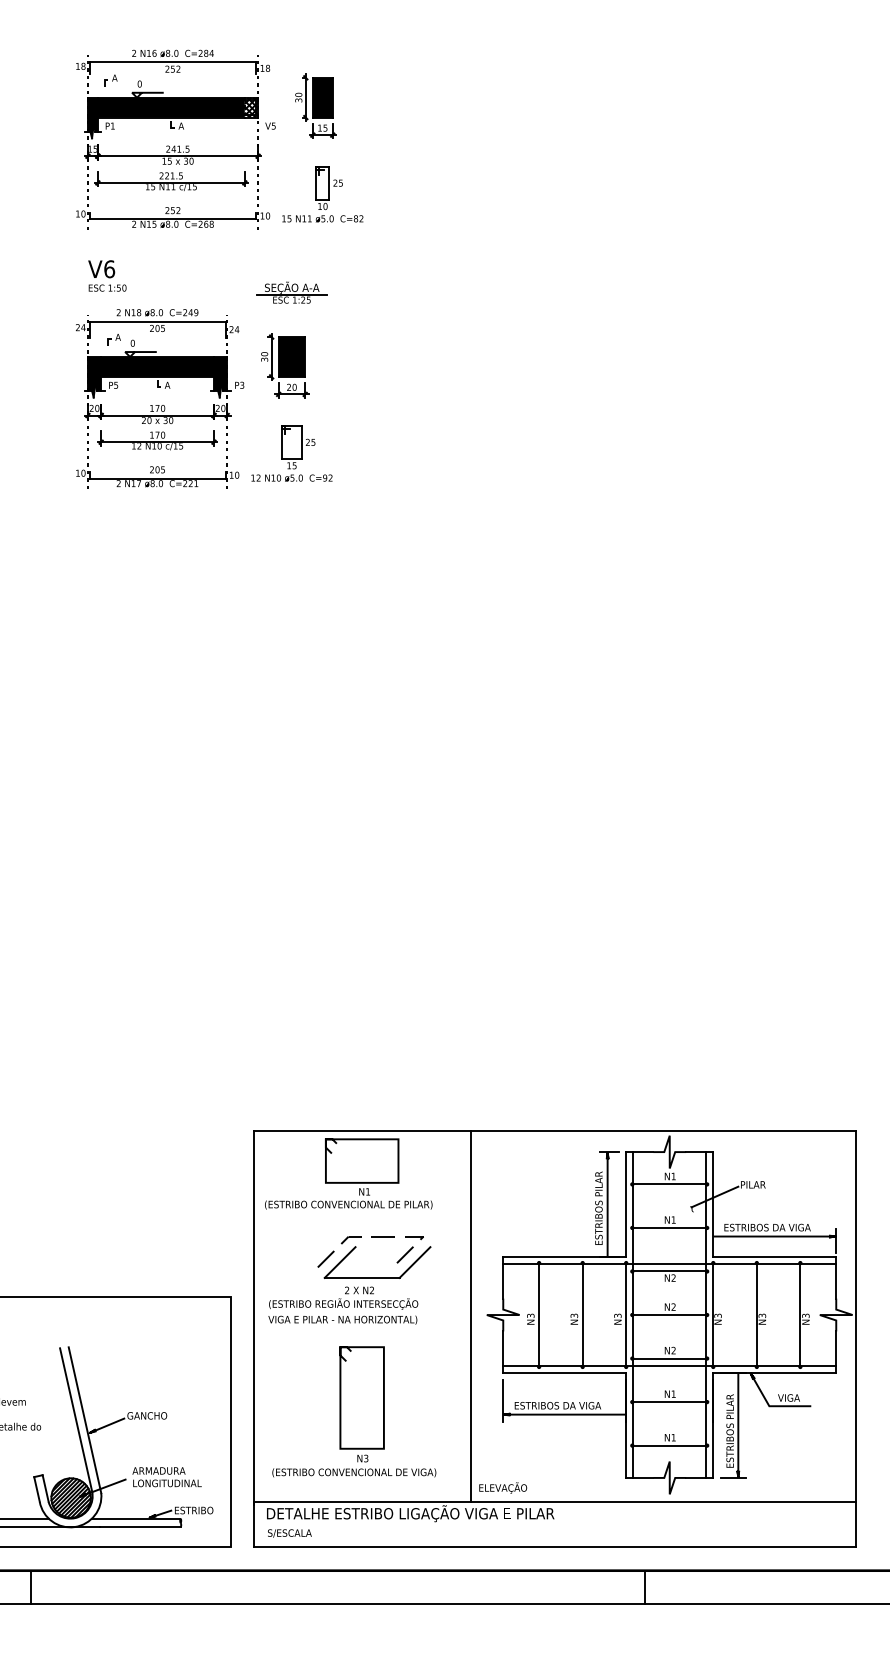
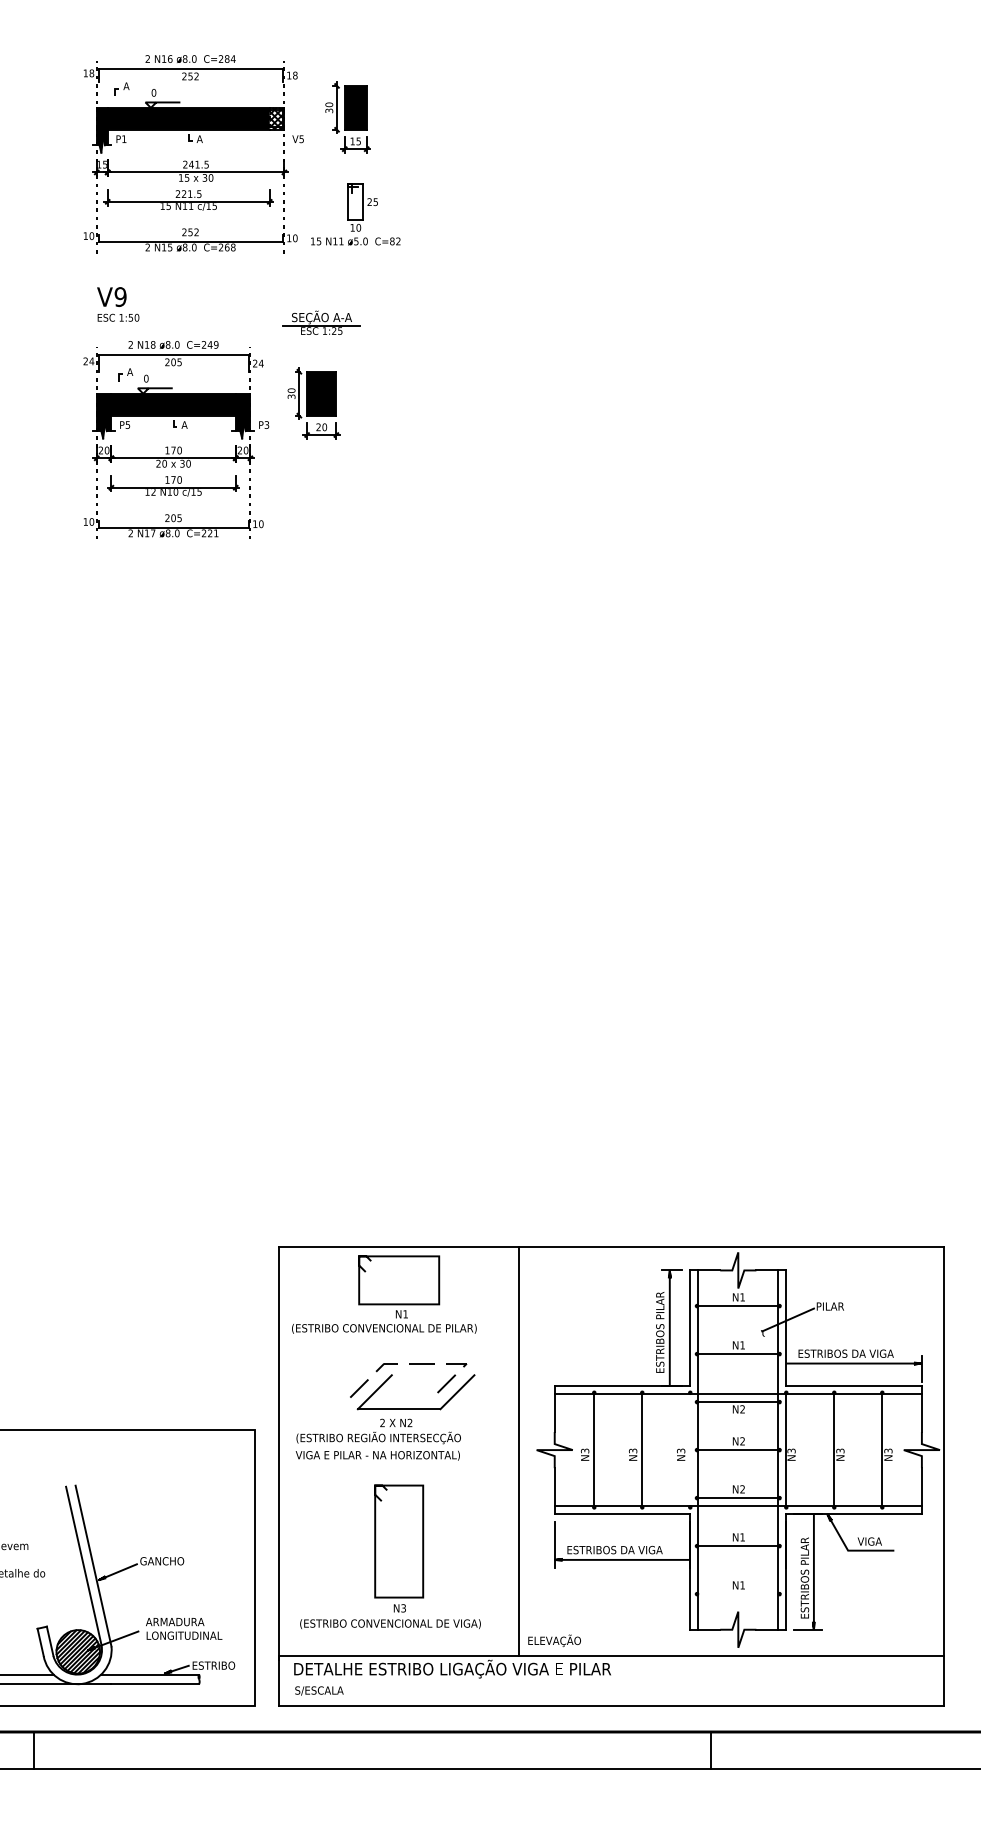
text: (109, 269) -> (120, 297), V6 -> V9
part: (291, 453) -> (321, 500), removed
line: (626, 1314) -> (690, 1449), removed
line: (669, 1445) -> (738, 1593), removed

